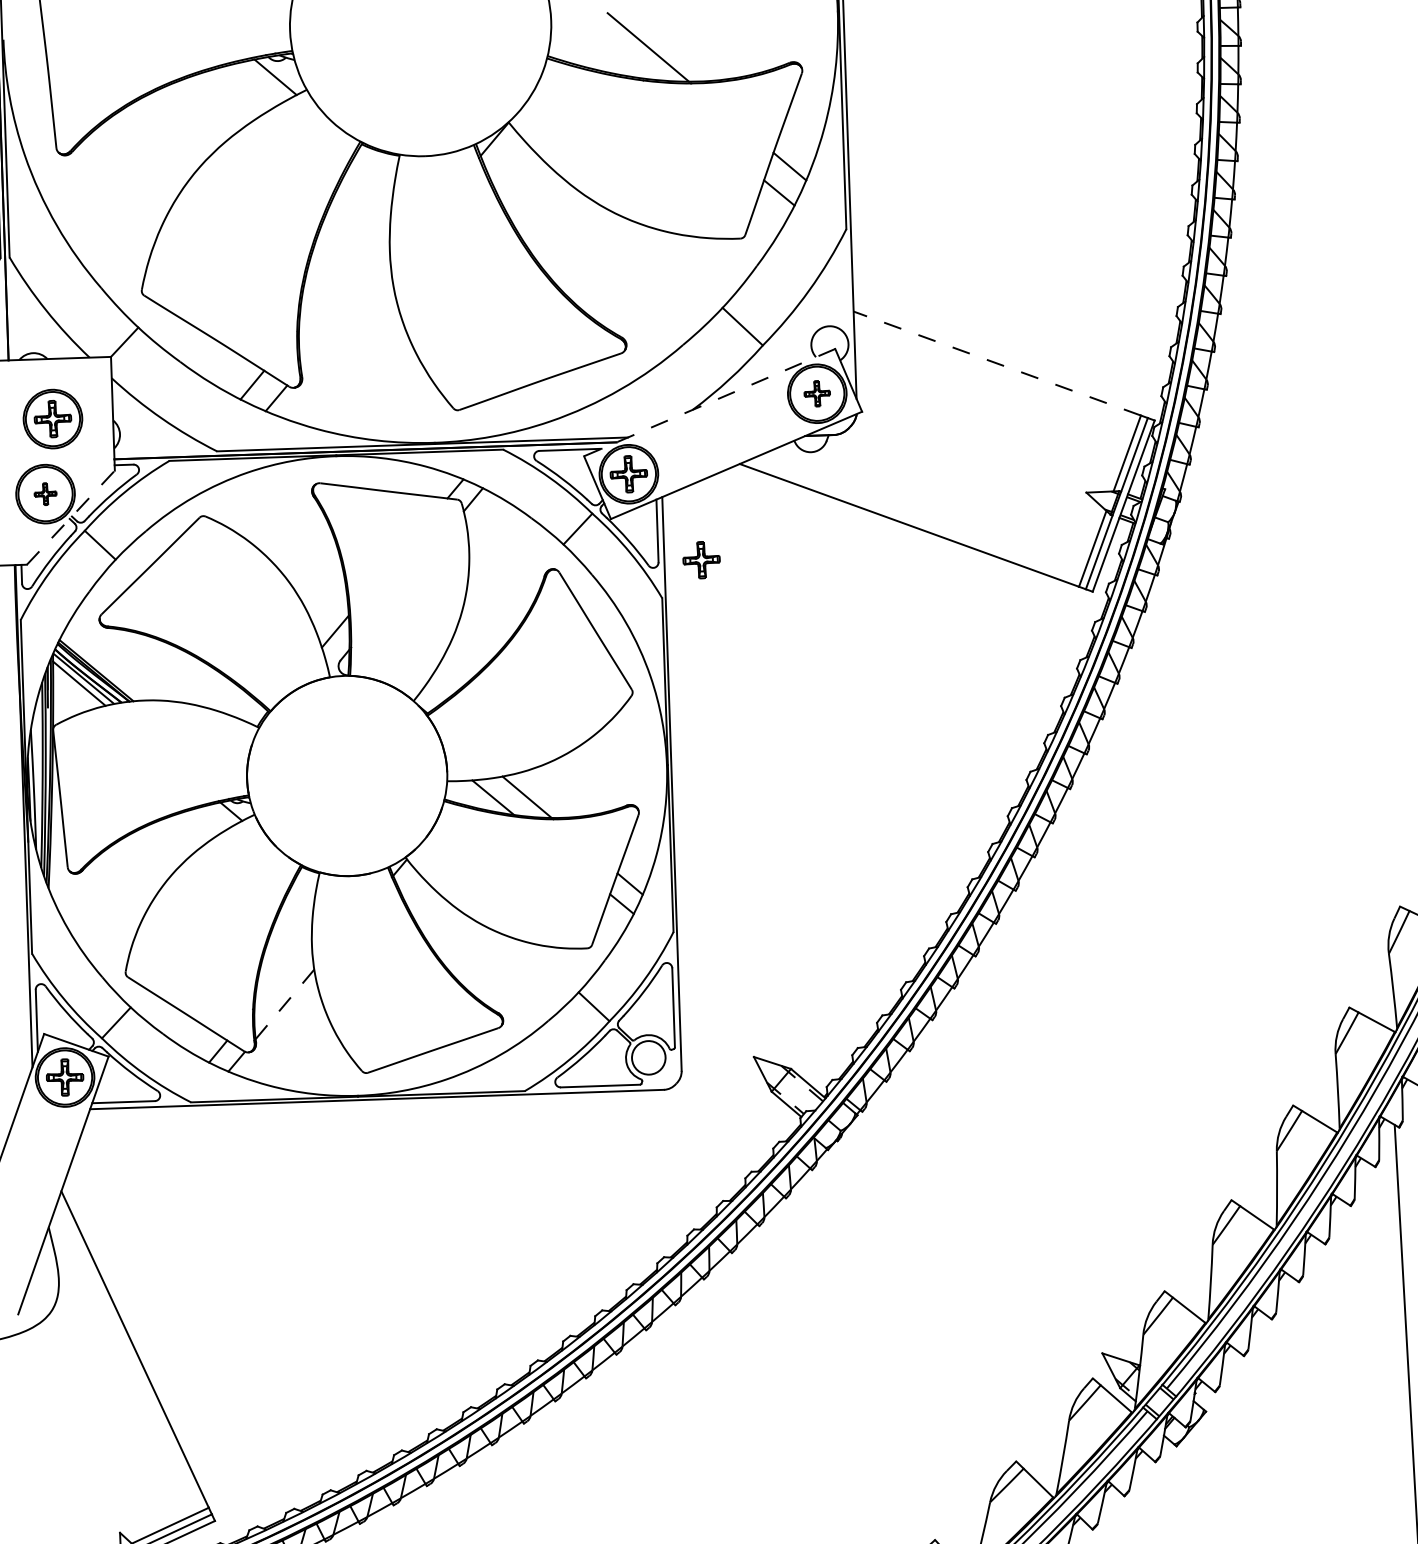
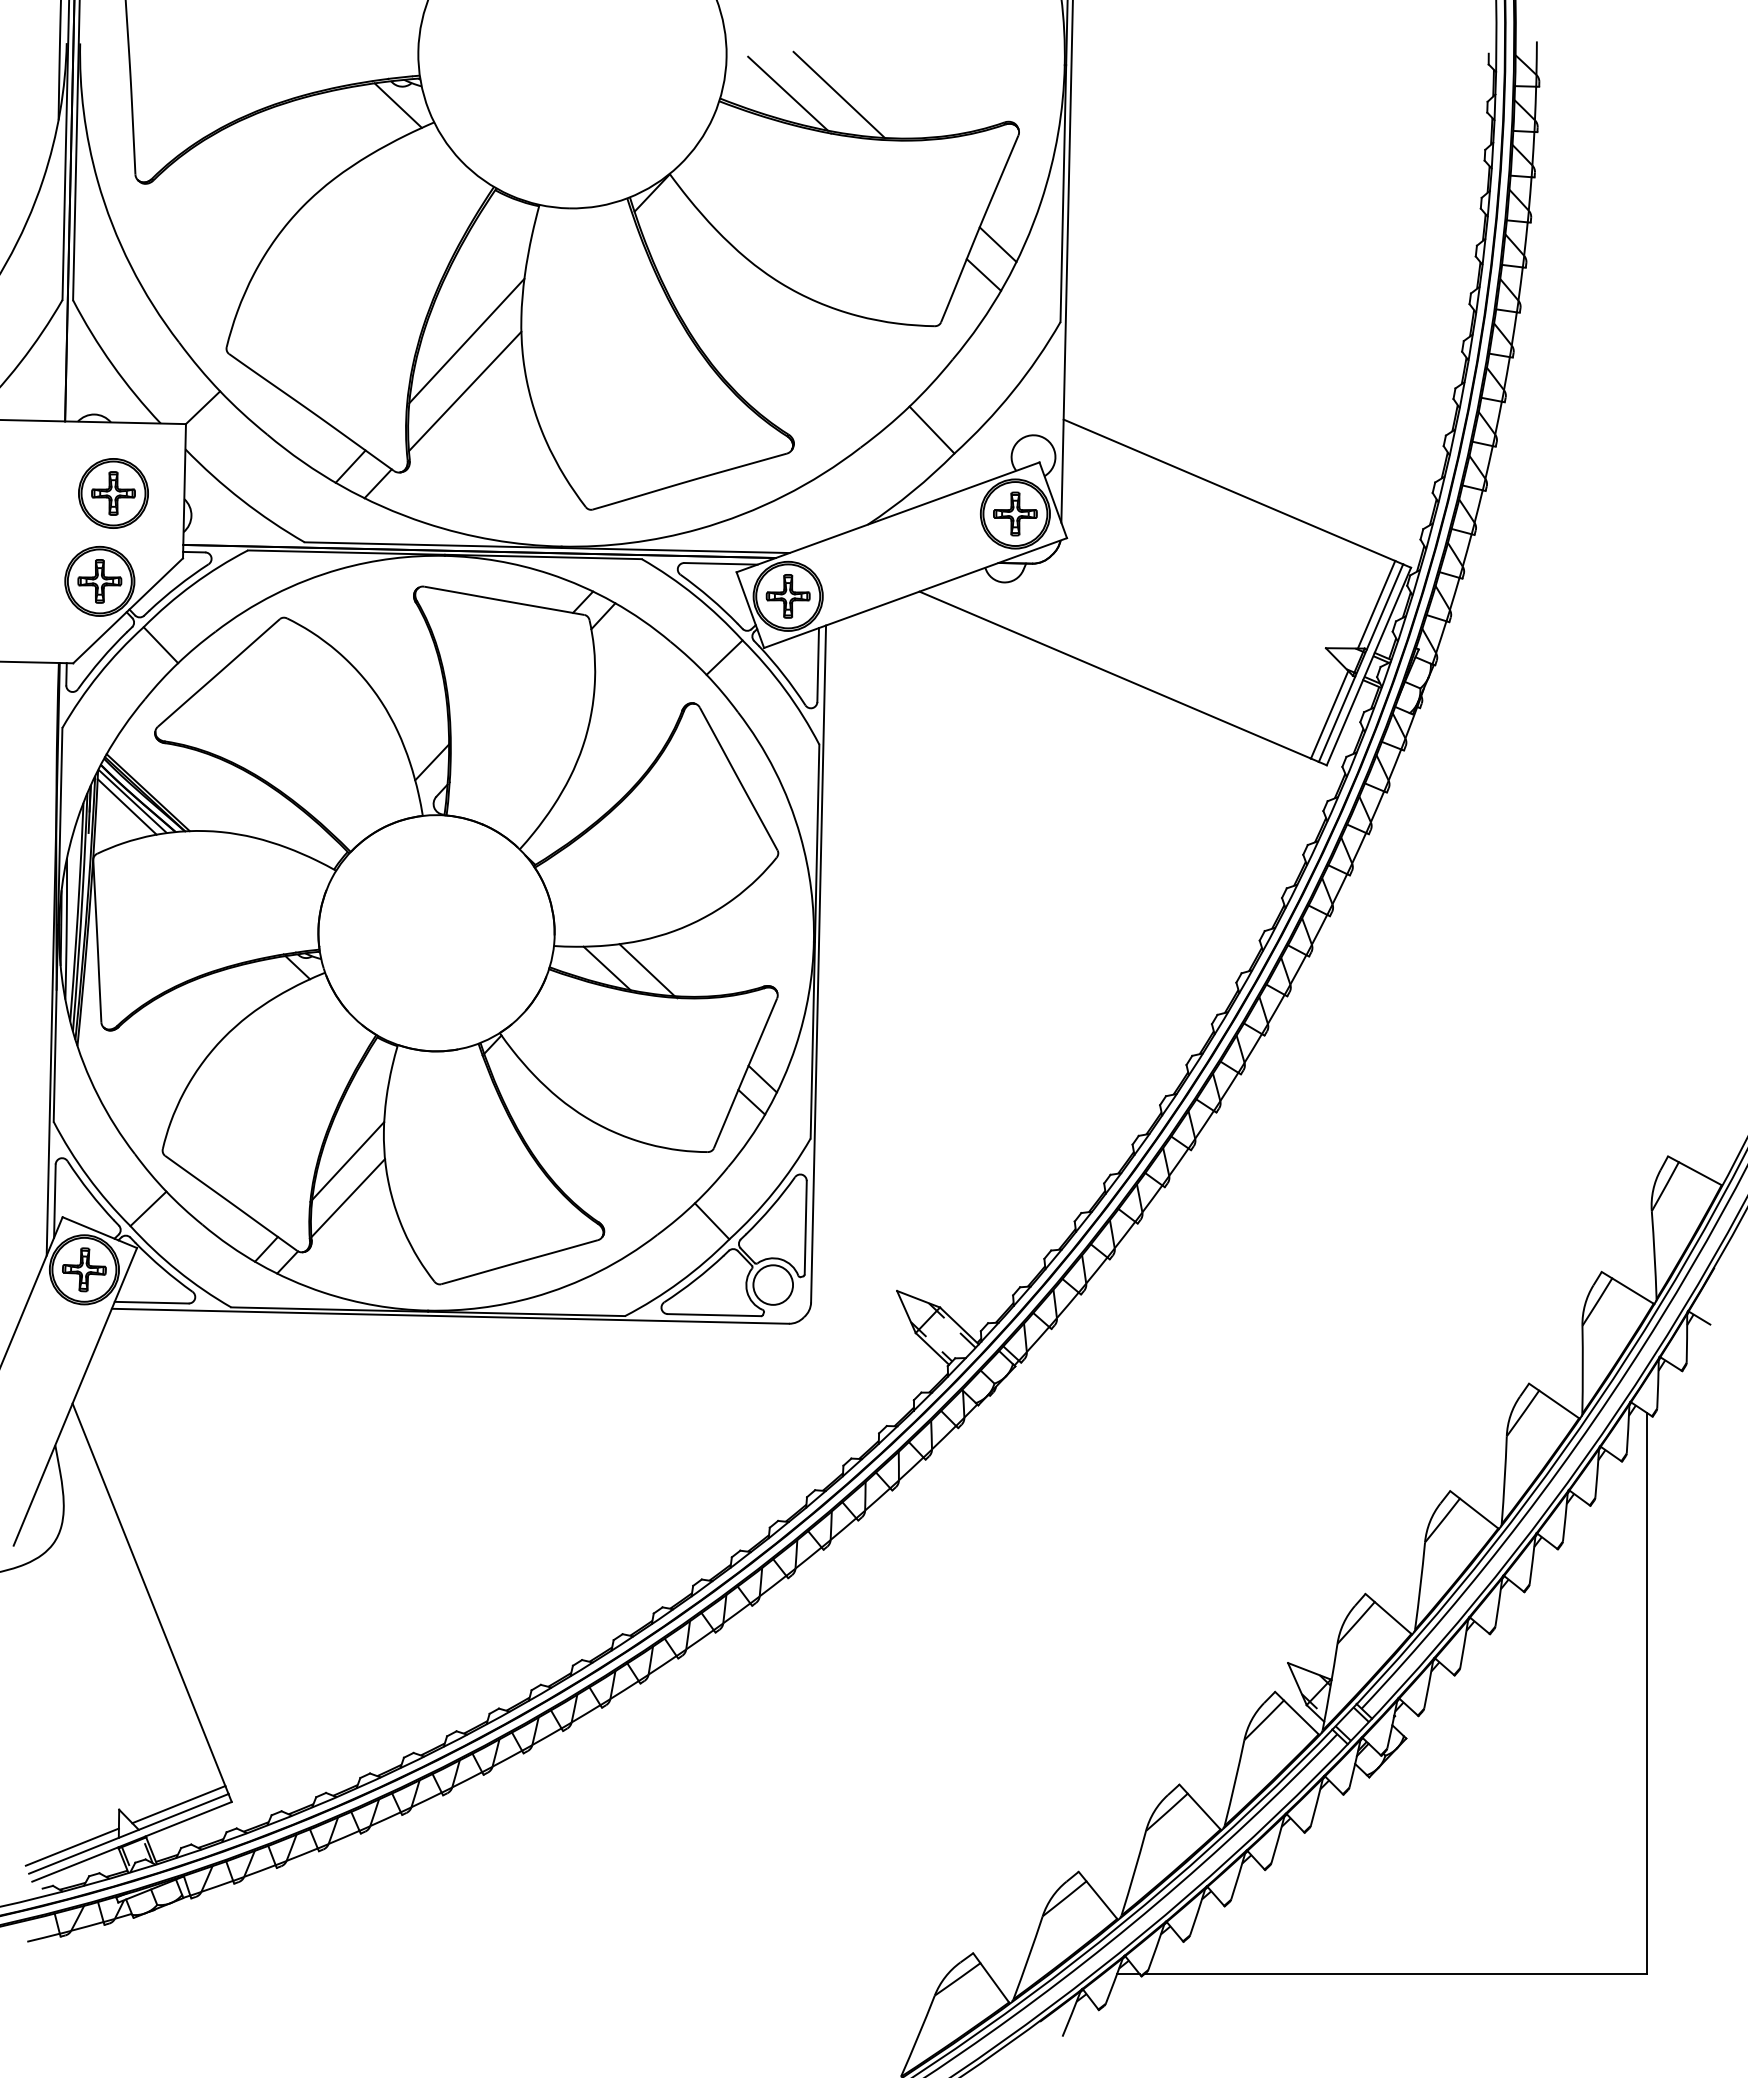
line: (605, 48) -> (788, 93), added
line: (344, 272) -> (466, 340), added
line: (345, 316) -> (464, 391), added
line: (997, 363) -> (1229, 490), dashed -> solid
part: (817, 393) -> (1015, 513), size x1.43
line: (709, 402) -> (887, 517), dashed -> solid
part: (45, 494) -> (99, 581), size x1.67
line: (71, 517) -> (128, 610), dashed -> solid
part: (701, 560) -> (867, 702), removed
line: (283, 972) -> (348, 1160), added
line: (285, 1004) -> (348, 1198), dashed -> solid

